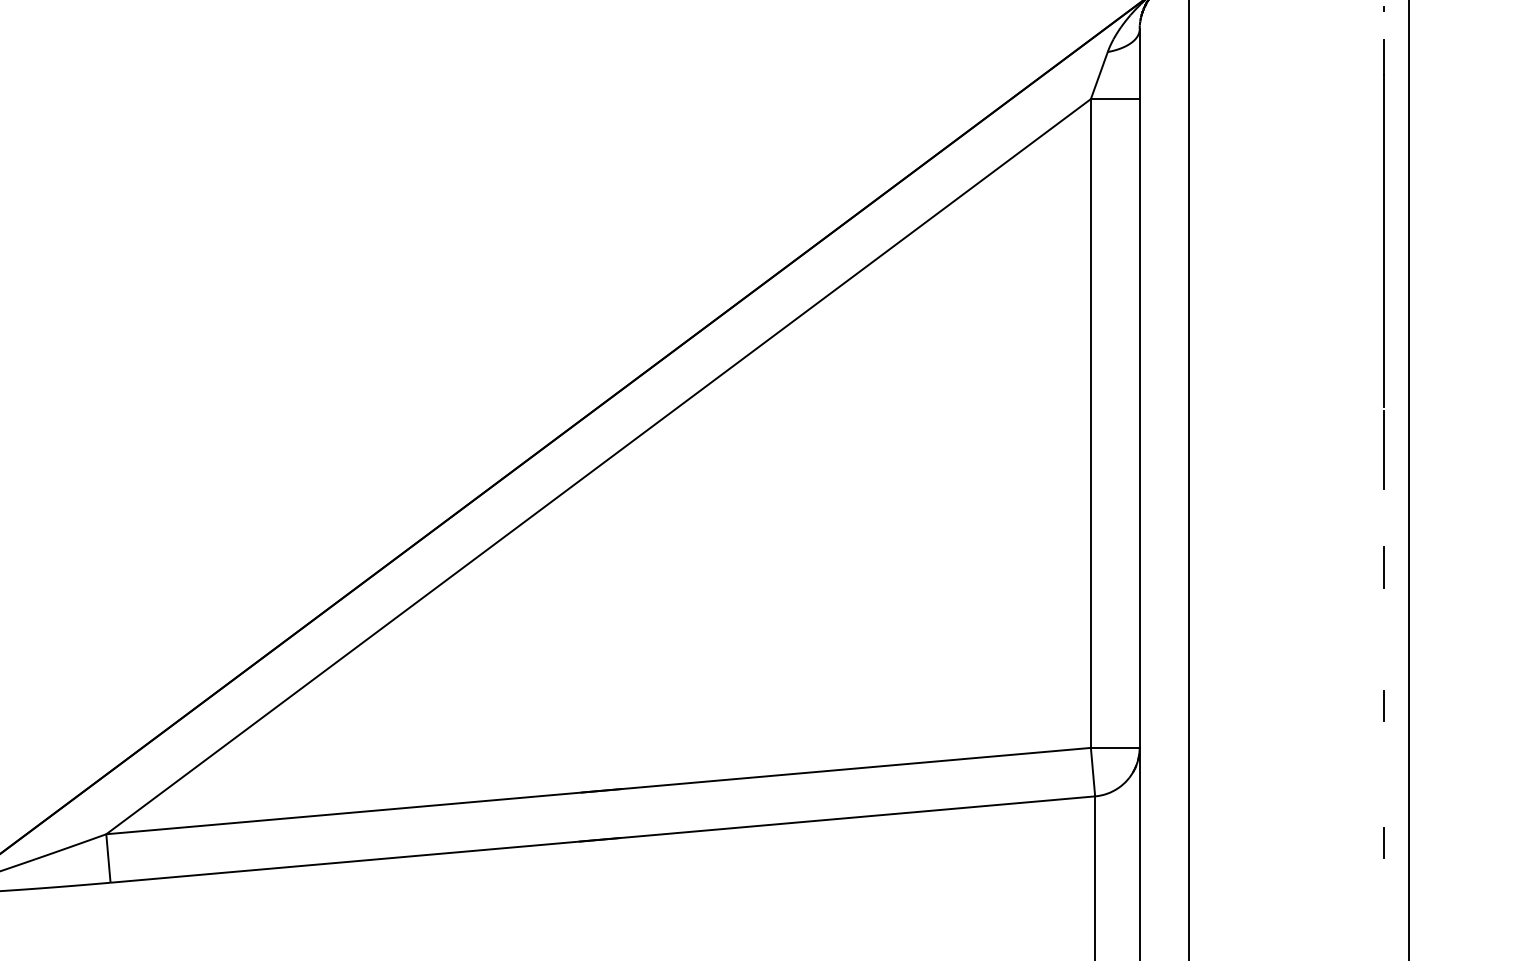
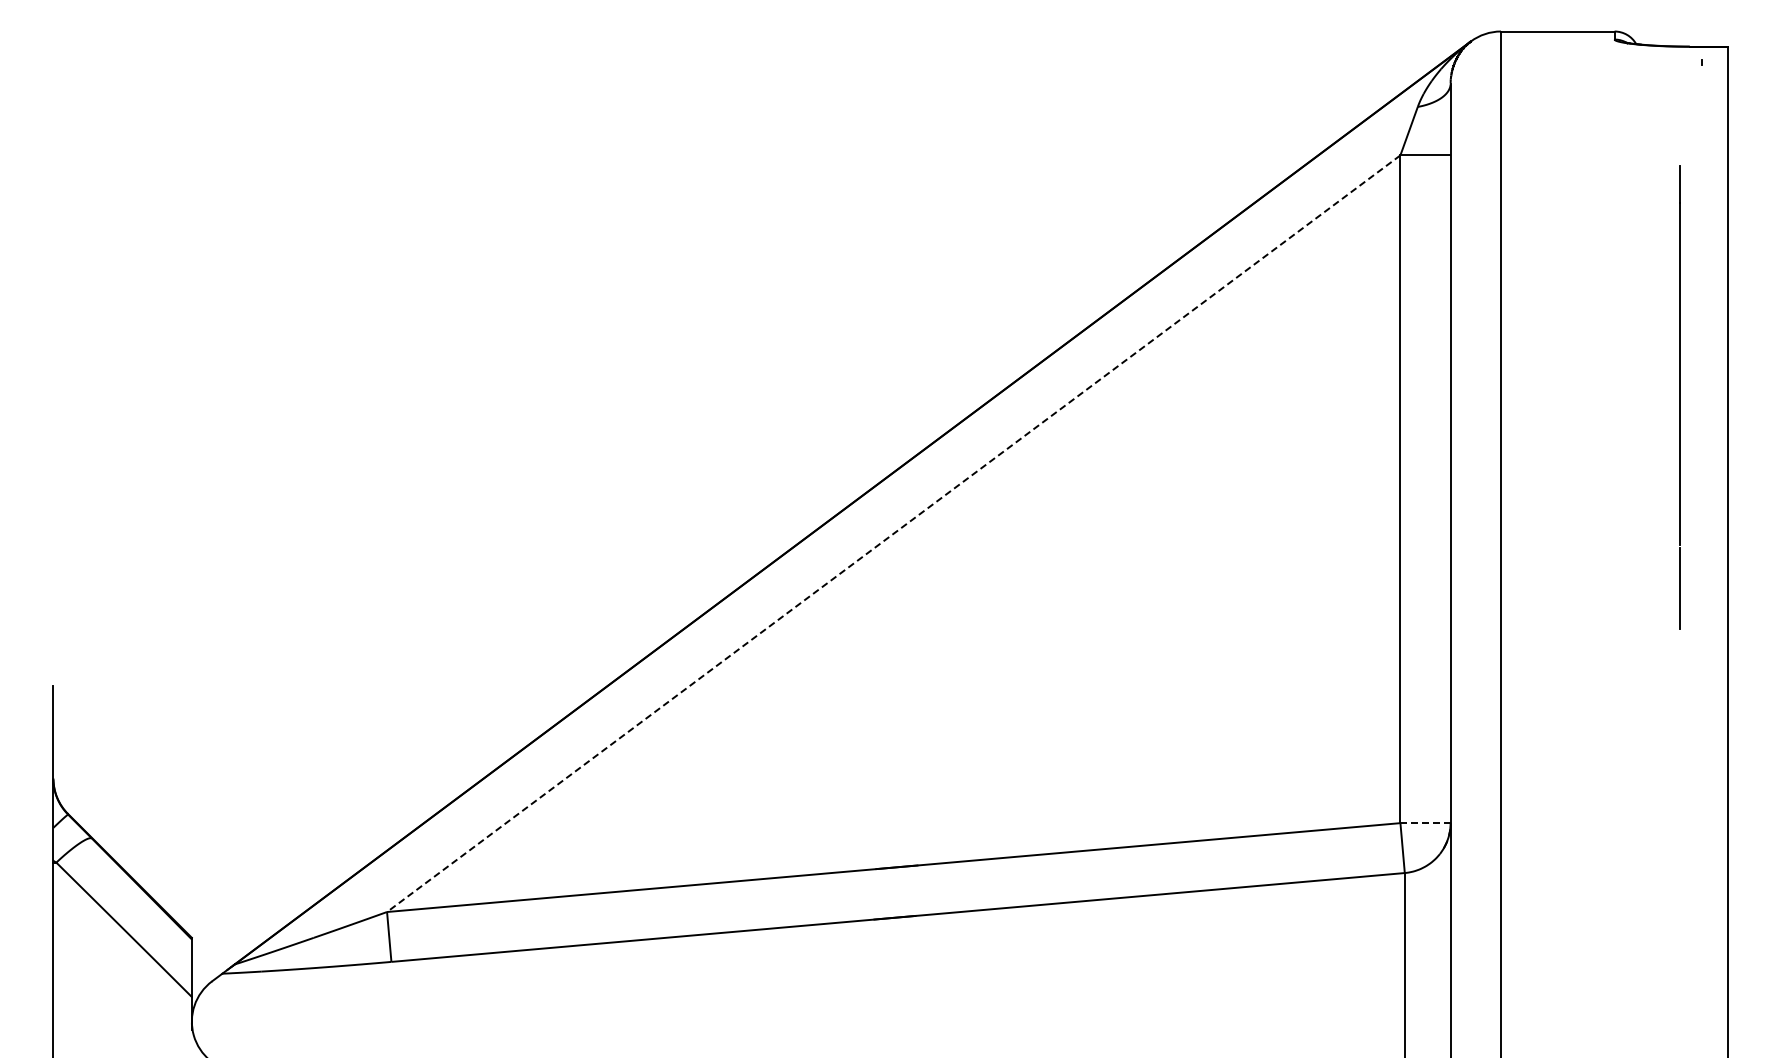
line: (1383, 264) -> (1679, 397), moved
line: (598, 466) -> (893, 533), solid -> dashed
line: (1384, 567) -> (1702, 637), removed
line: (1384, 705) -> (1702, 779), removed
line: (1115, 748) -> (1425, 823), solid -> dashed
line: (1383, 842) -> (1701, 920), removed

